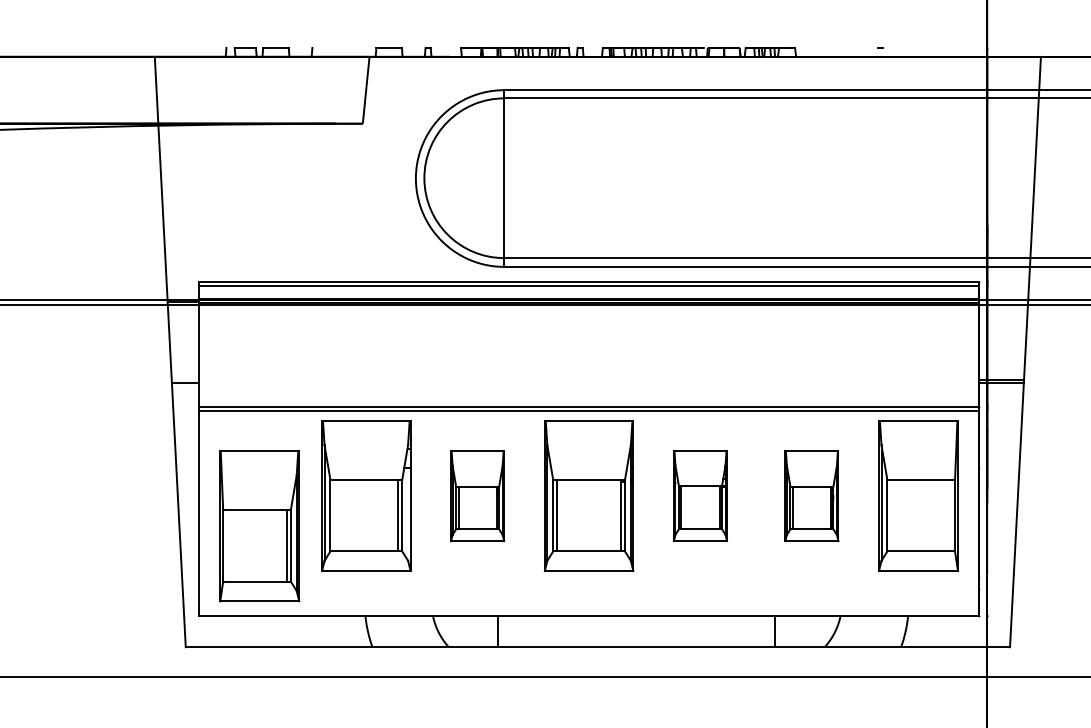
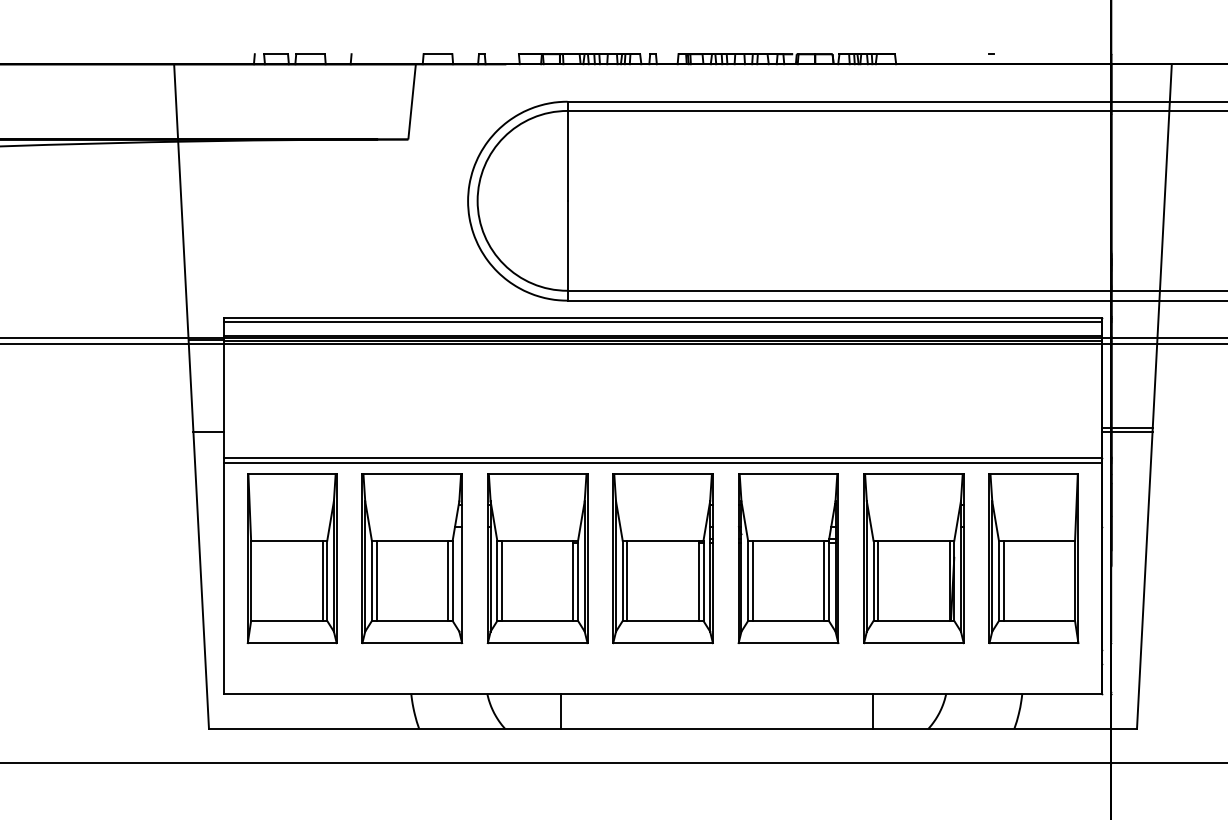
part: (477, 495) -> (537, 558), size x1.67
part: (700, 495) -> (788, 558), size x1.67
part: (811, 495) -> (913, 558), size x1.67
line: (334, 515) -> (376, 580), added
line: (891, 515) -> (1003, 580), added
part: (259, 526) -> (291, 558), moved

